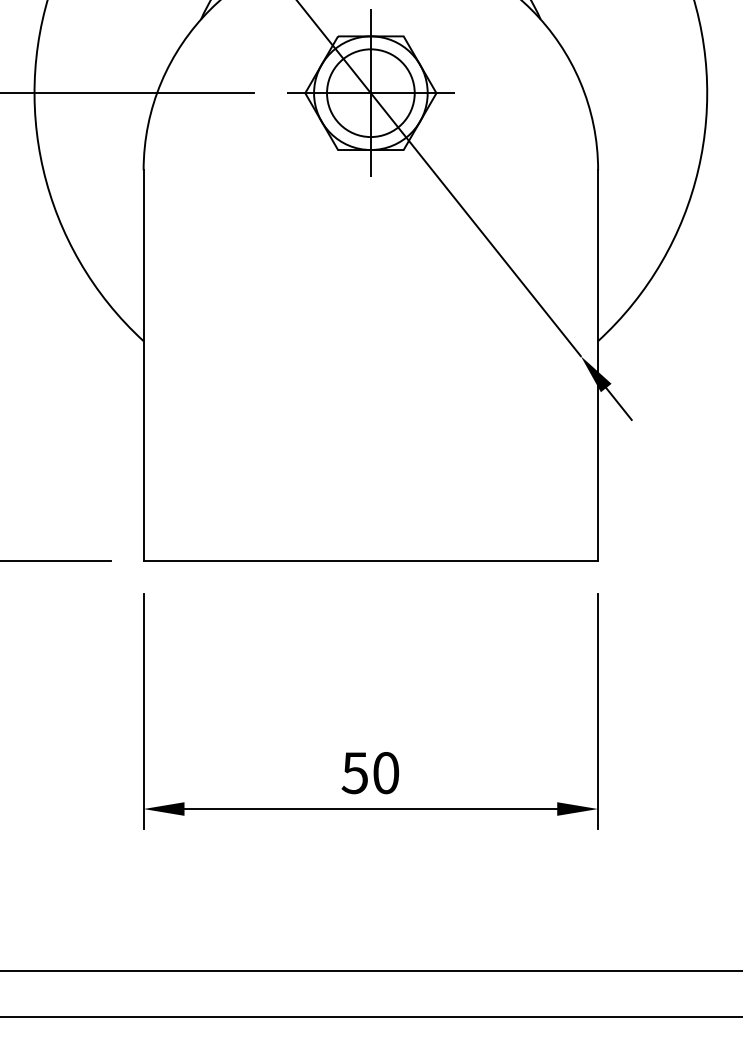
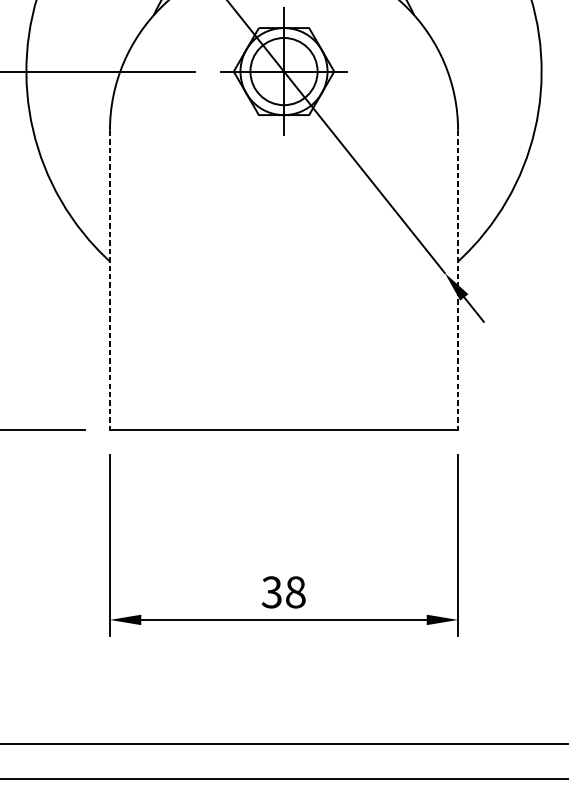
line: (143, 366) -> (109, 280), solid -> dashed
line: (598, 366) -> (458, 280), solid -> dashed
text: (370, 772) -> (283, 591), 50 -> 38

